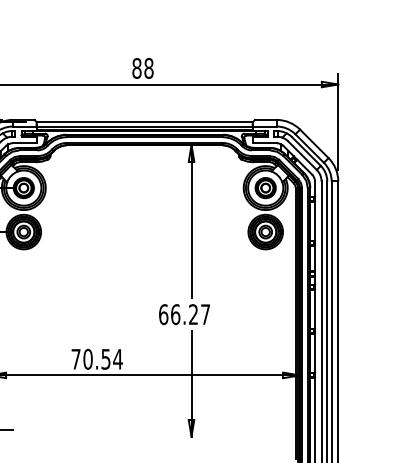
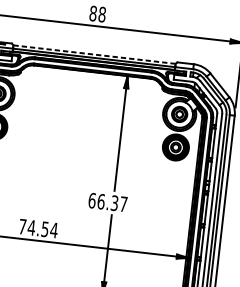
line: (144, 122) -> (94, 54), solid -> dashed
text: (193, 314) -> (114, 203), 66.27 -> 66.37
text: (87, 358) -> (31, 227), 70.54 -> 74.54

